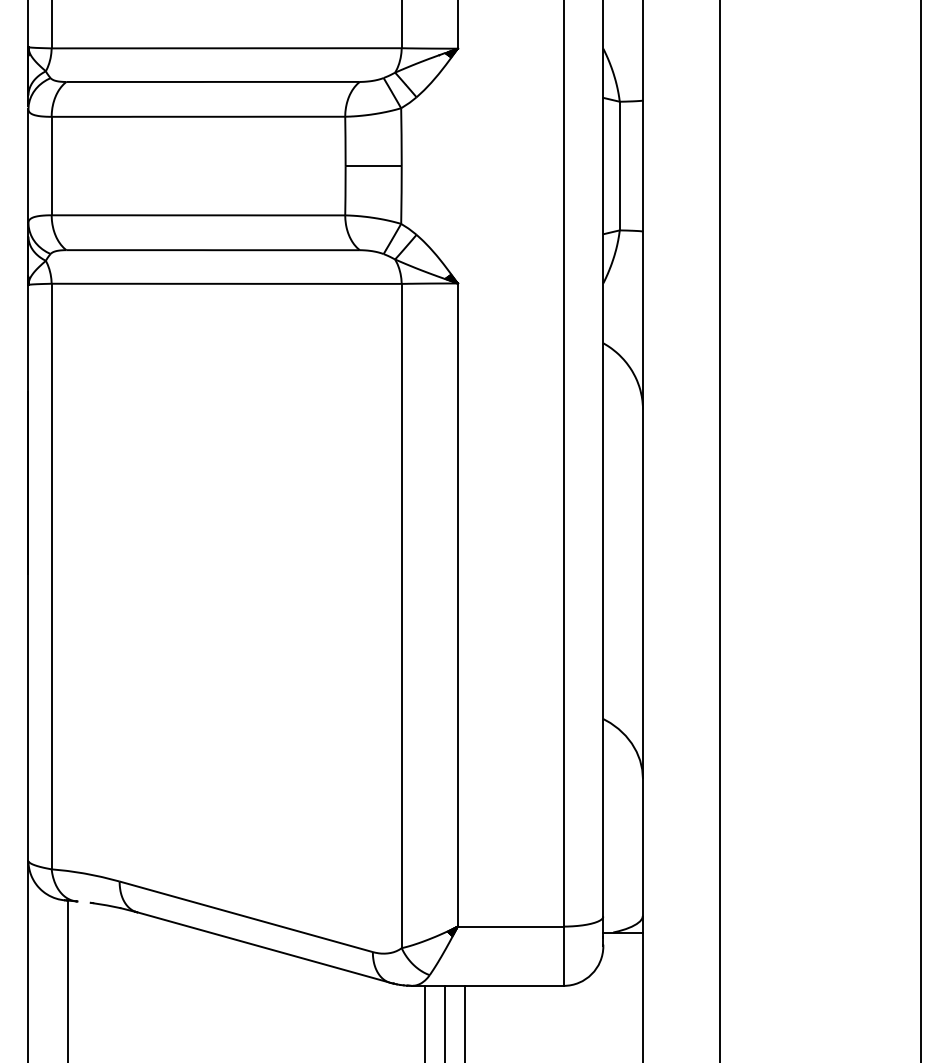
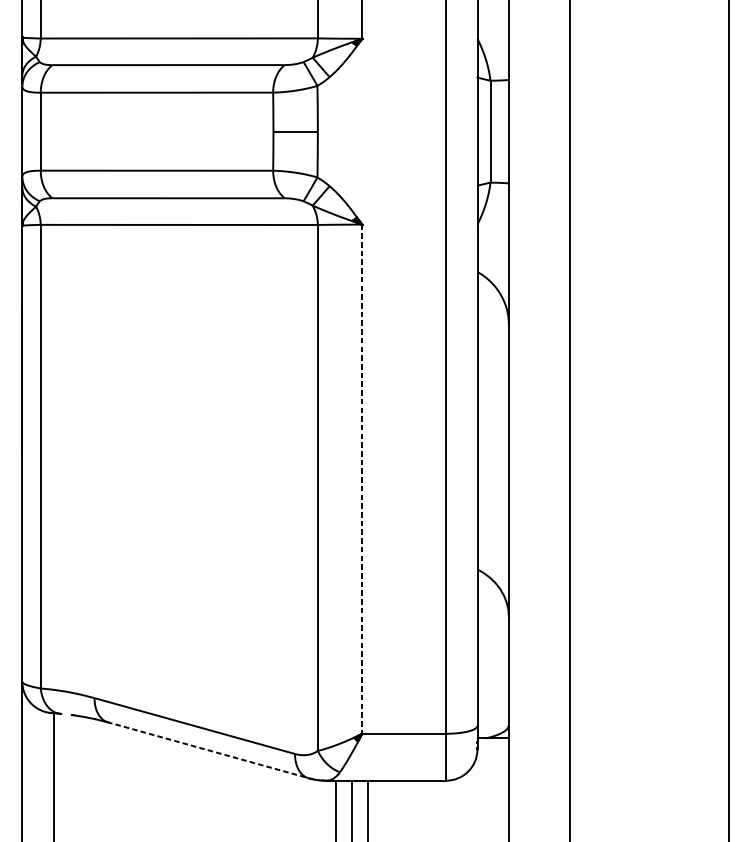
line: (457, 605) -> (362, 479), solid -> dashed
line: (262, 947) -> (207, 750), solid -> dashed

